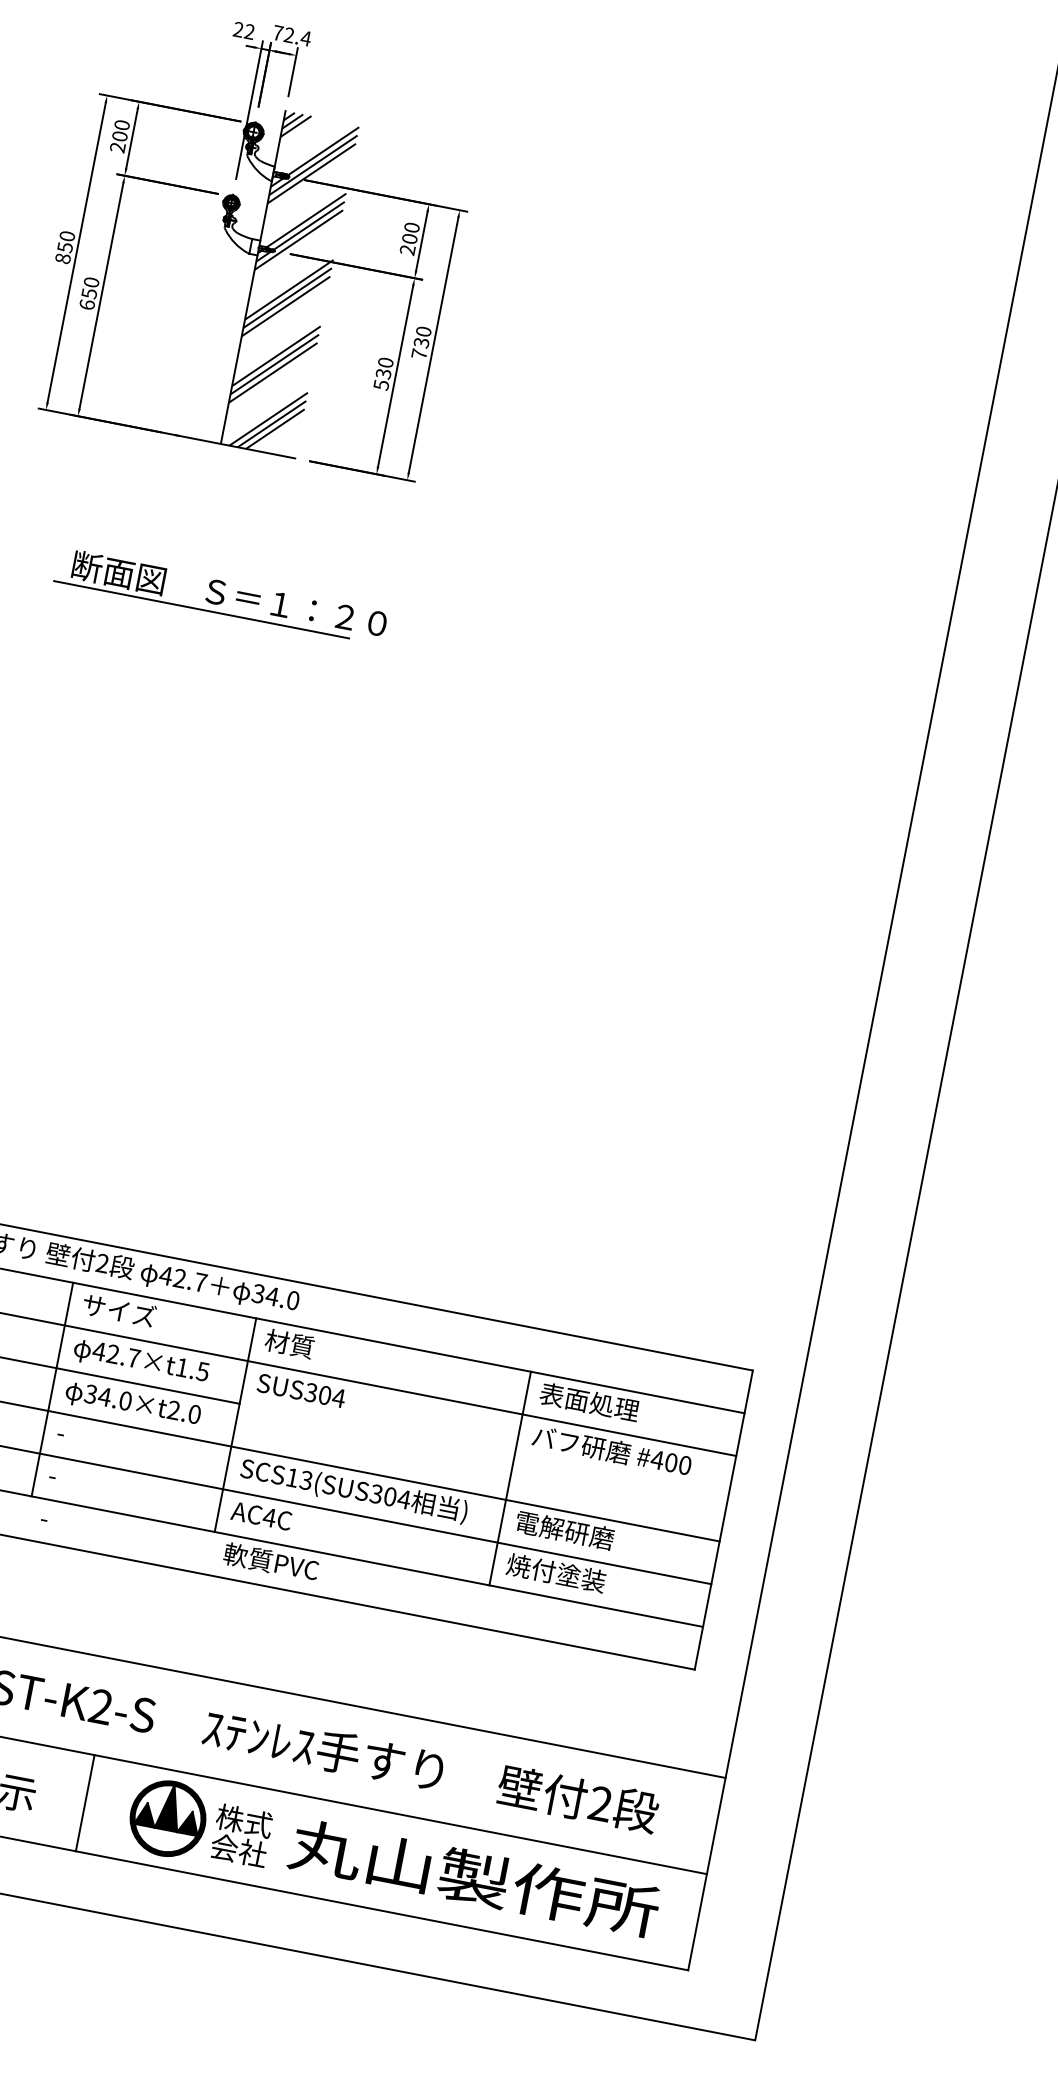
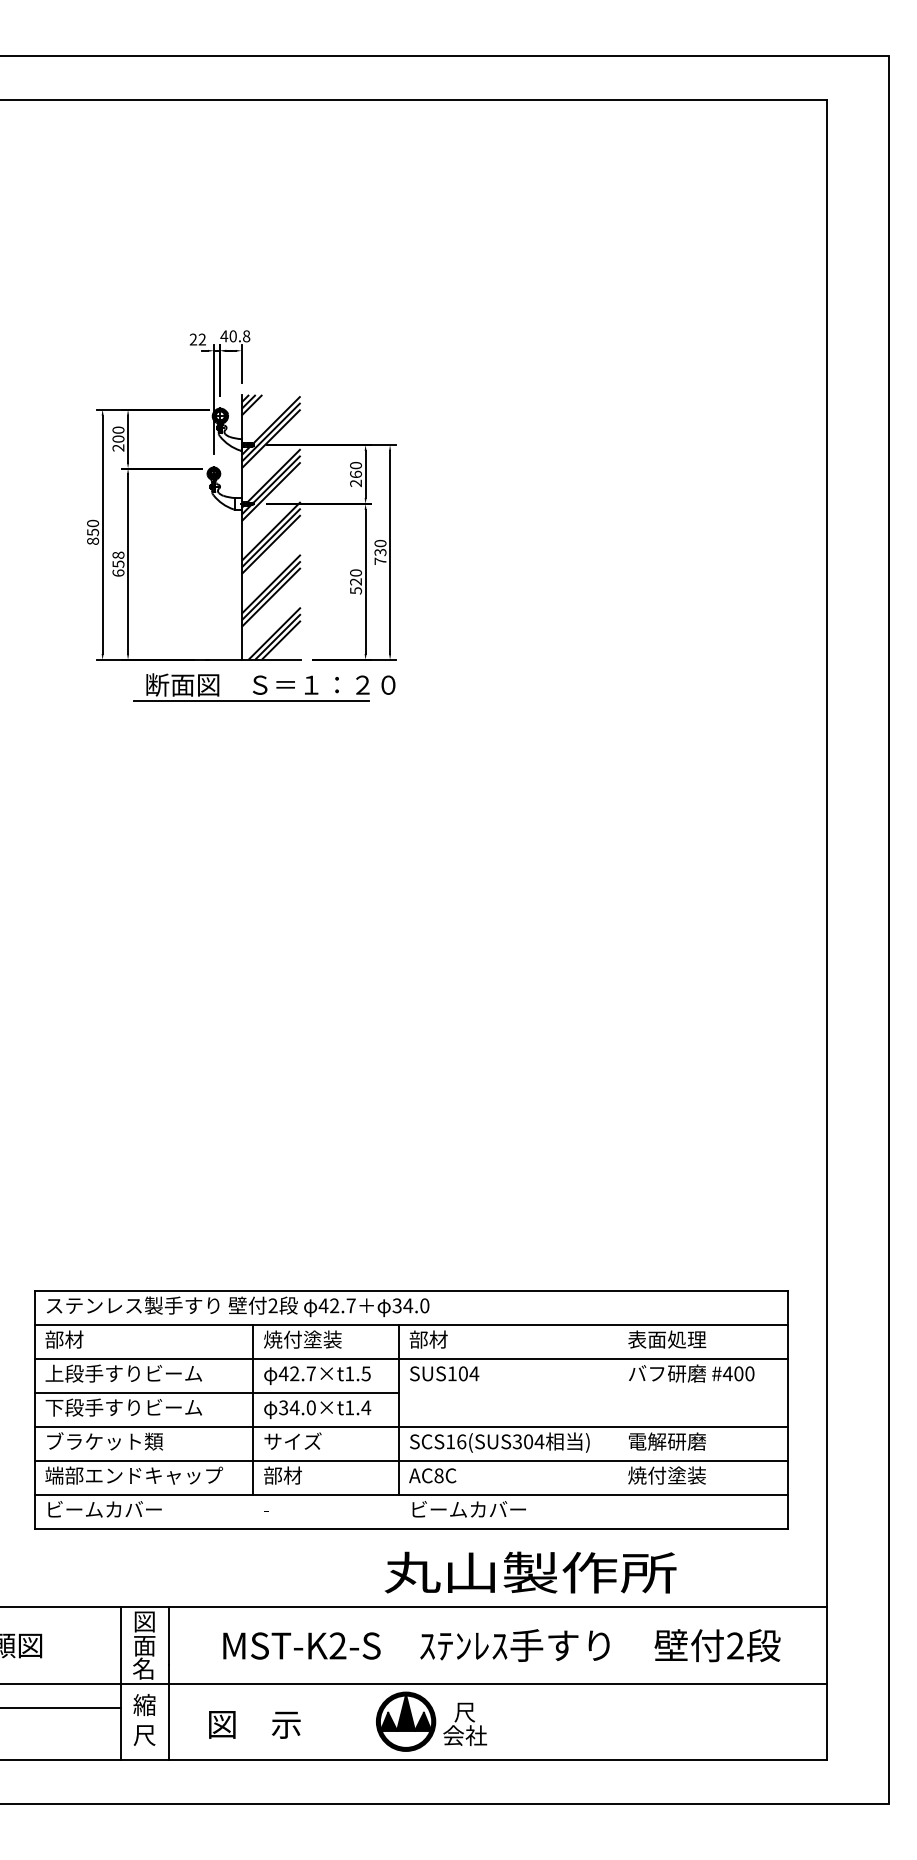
text: (292, 36) -> (235, 336), 72.4 -> 40.8
text: (409, 238) -> (355, 474), 200 -> 260
text: (91, 281) -> (118, 554), 650 -> 658
text: (384, 373) -> (356, 581), 530 -> 520
part: (221, 596) -> (264, 687), moved
text: (131, 1312) -> (302, 1339), サイズ -> 焼付塗装
text: (289, 1343) -> (428, 1339), 材質 -> 部材
text: (310, 1392) -> (451, 1373), SUS304 -> SUS104
text: (185, 1412) -> (358, 1407), 34.0×t2.0 -> 34.0×t1.4
text: (94, 1437) -> (292, 1440), - -> サイズ
line: (510, 1477) -> (617, 1409), removed
text: (72, 1479) -> (282, 1475), - -> 部材
text: (306, 1480) -> (461, 1441), SCS13(SUS304 -> SCS16(SUS304
text: (268, 1517) -> (438, 1475), AC4C -> AC8C
text: (297, 1566) -> (467, 1509), 軟質PVC -> ビームカバー
line: (85, 1802) -> (340, 1721), removed
text: (244, 1820) -> (464, 1711), 株式 -> 尺
text: (474, 1877) -> (530, 1572), moved

